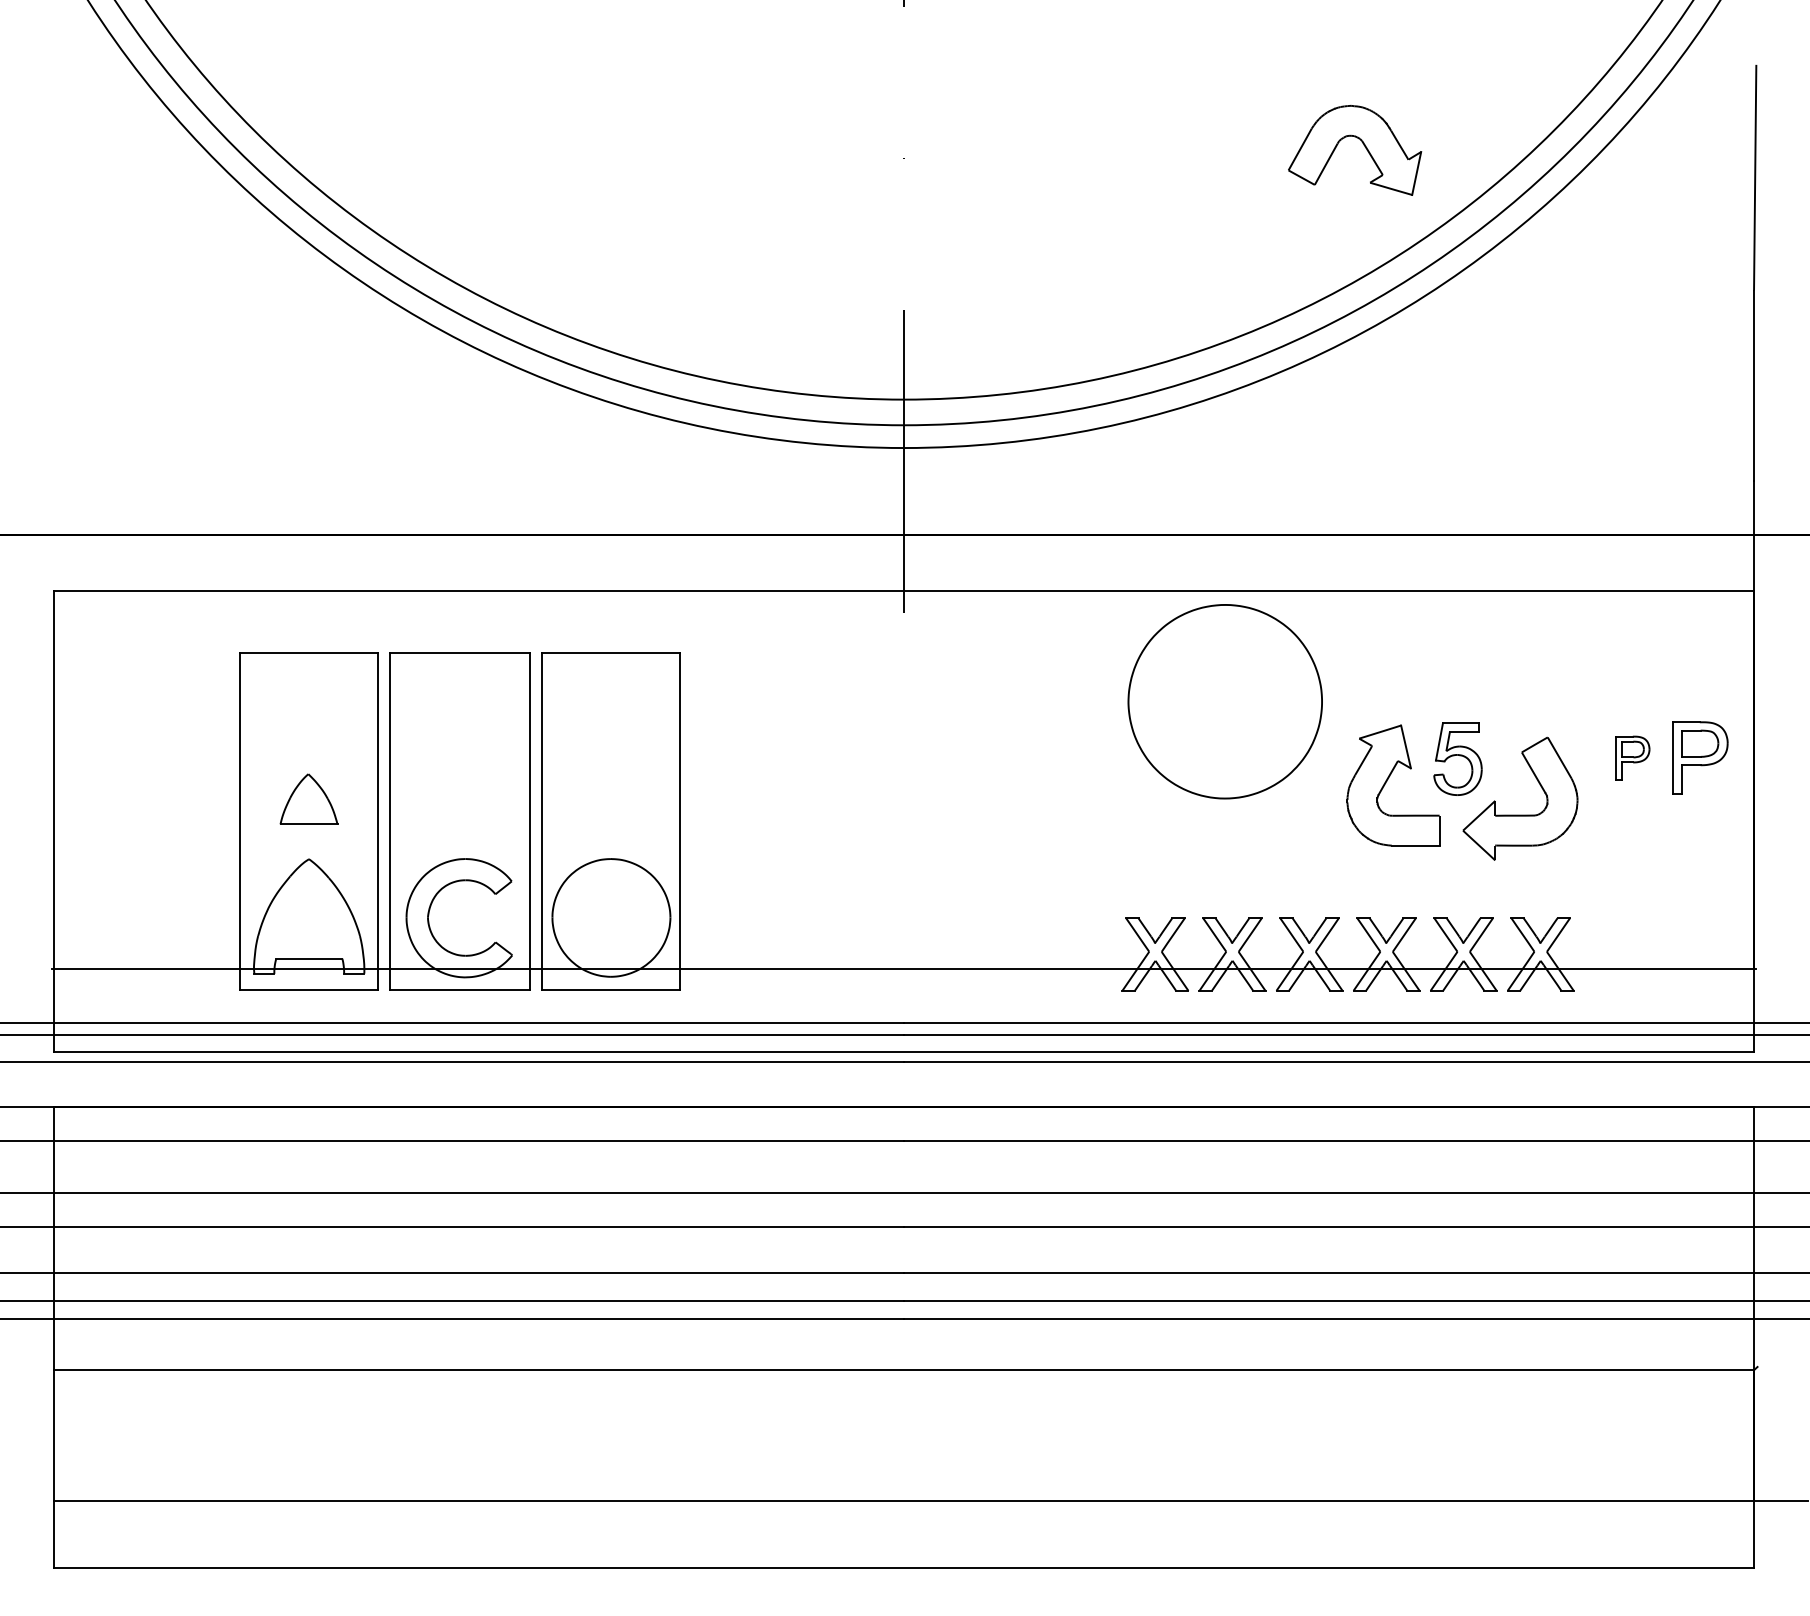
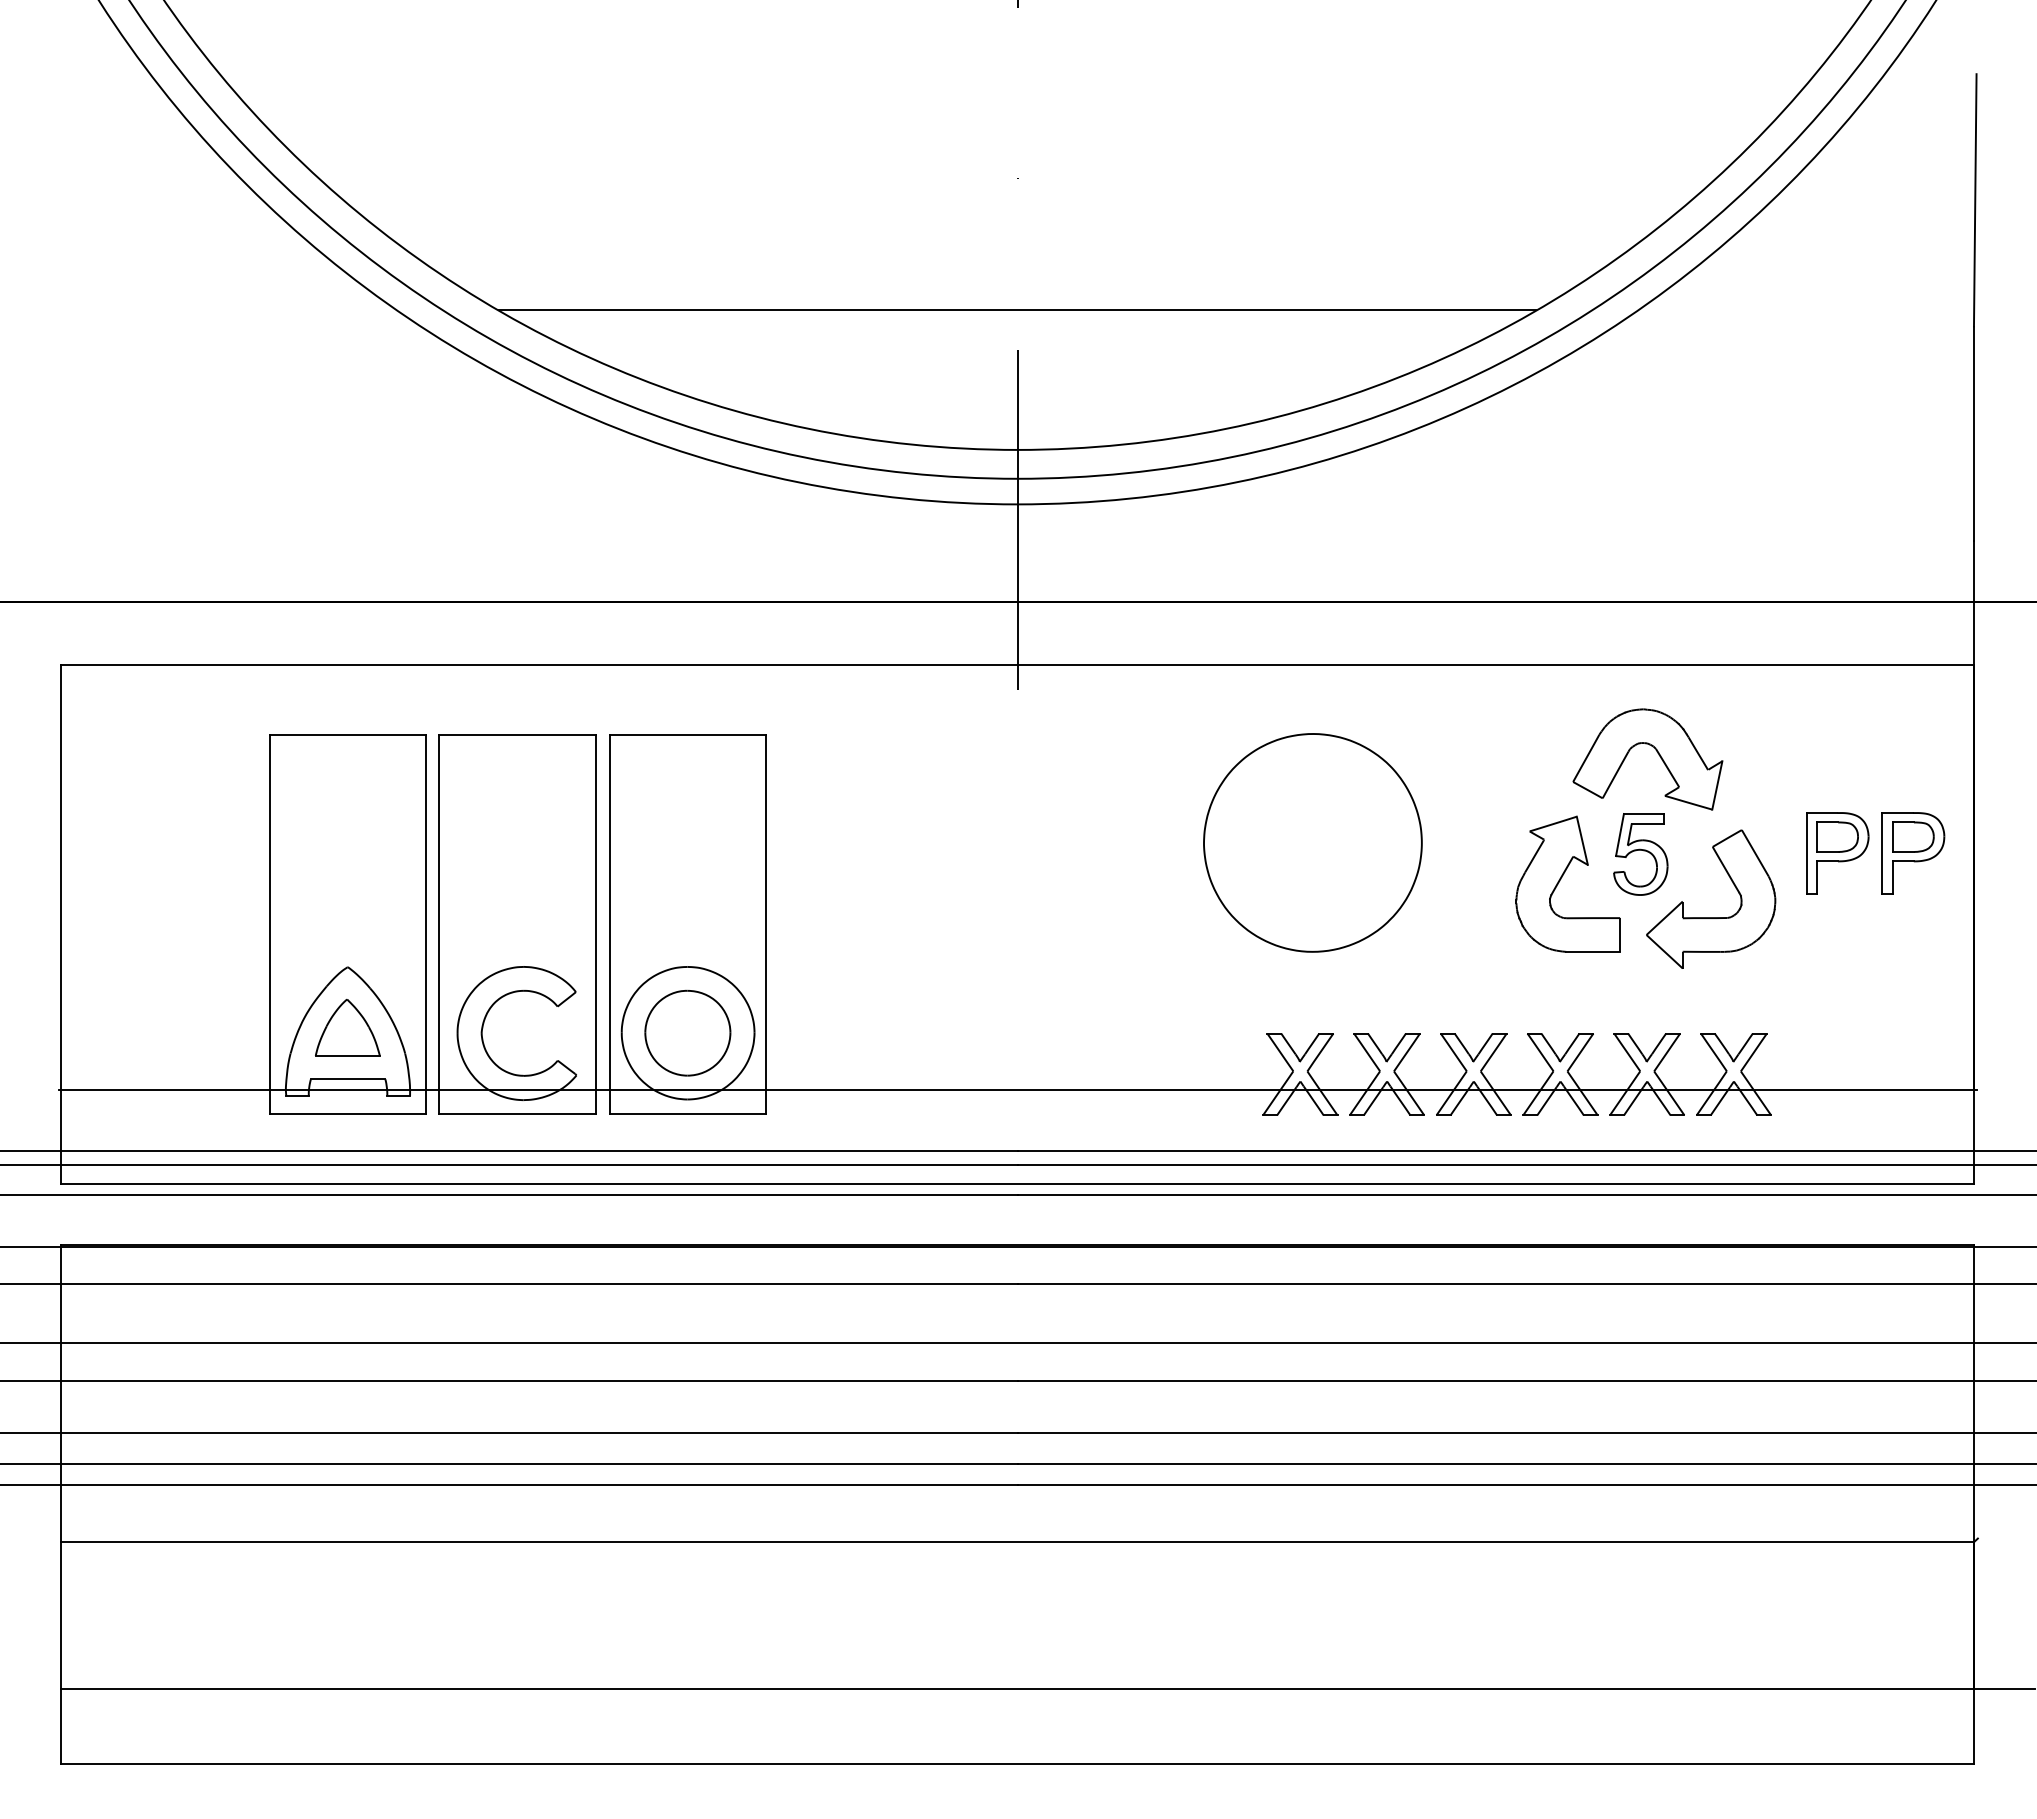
part: (1363, 145) -> (1657, 753), moved
line: (904, 275) -> (1017, 310), added
part: (1224, 701) -> (1312, 842), moved
part: (1632, 758) -> (1837, 853), size x1.67
part: (308, 799) -> (347, 1027), moved
part: (610, 917) -> (687, 1032), added

